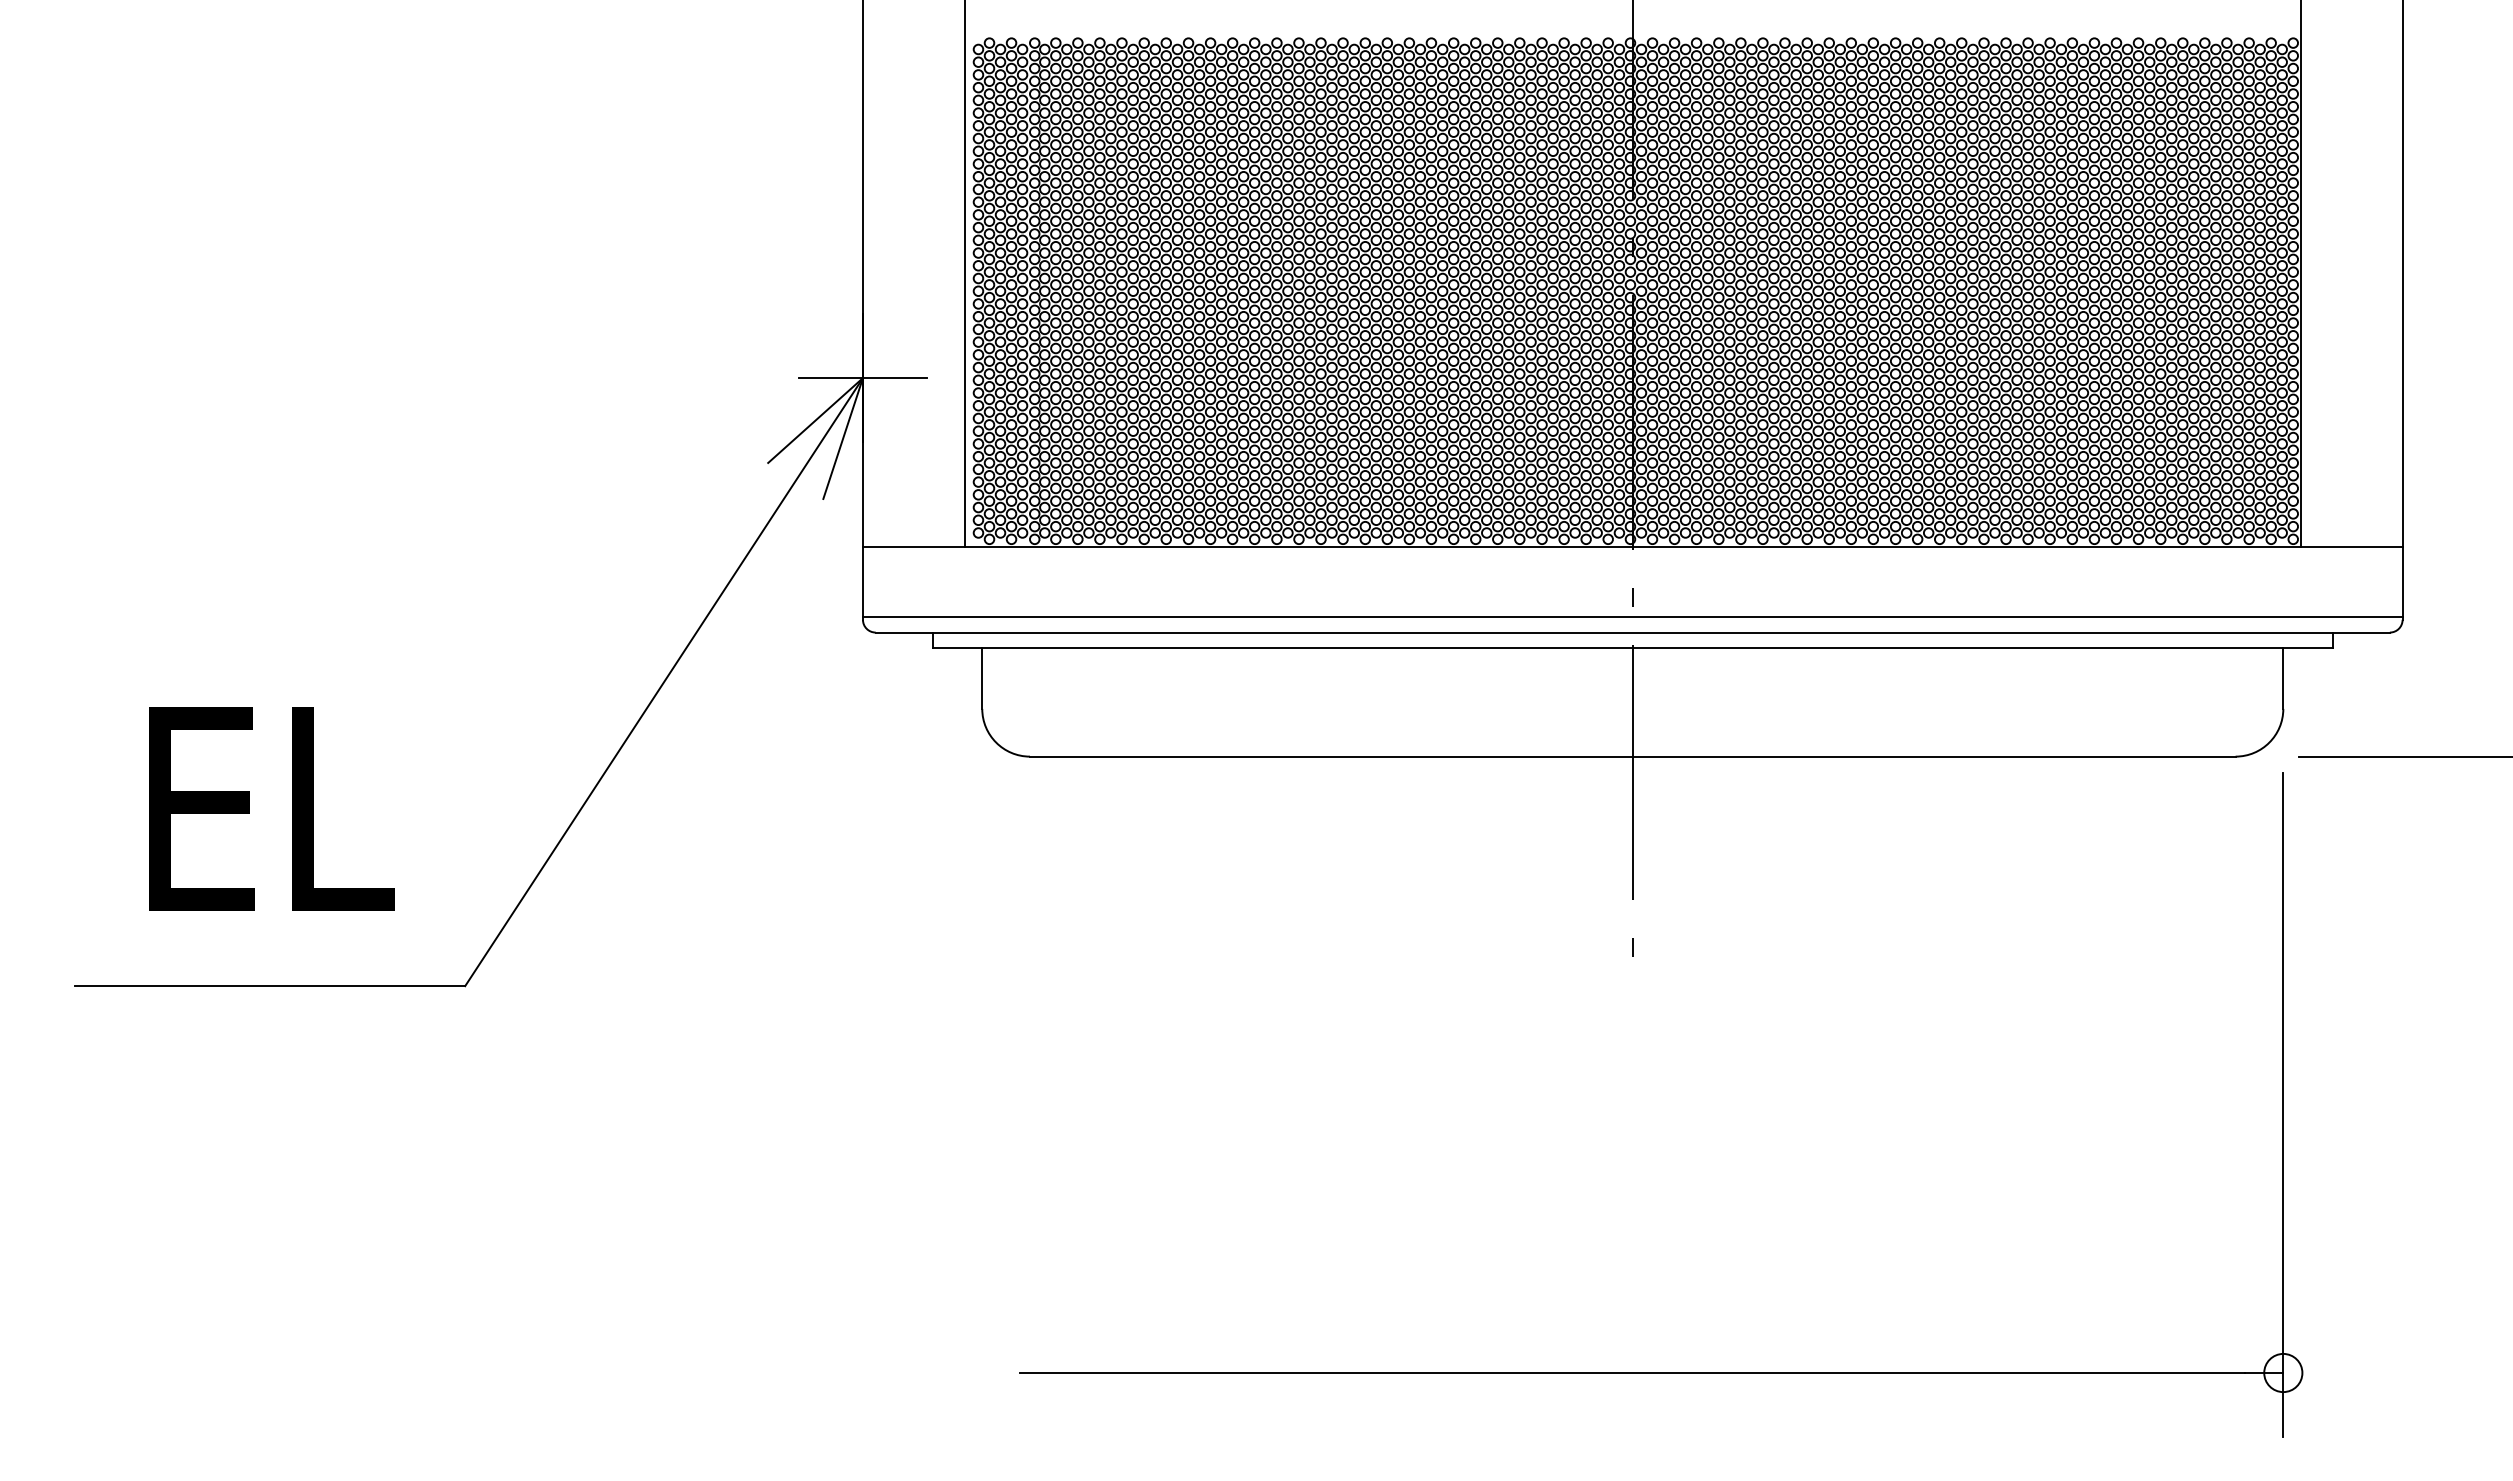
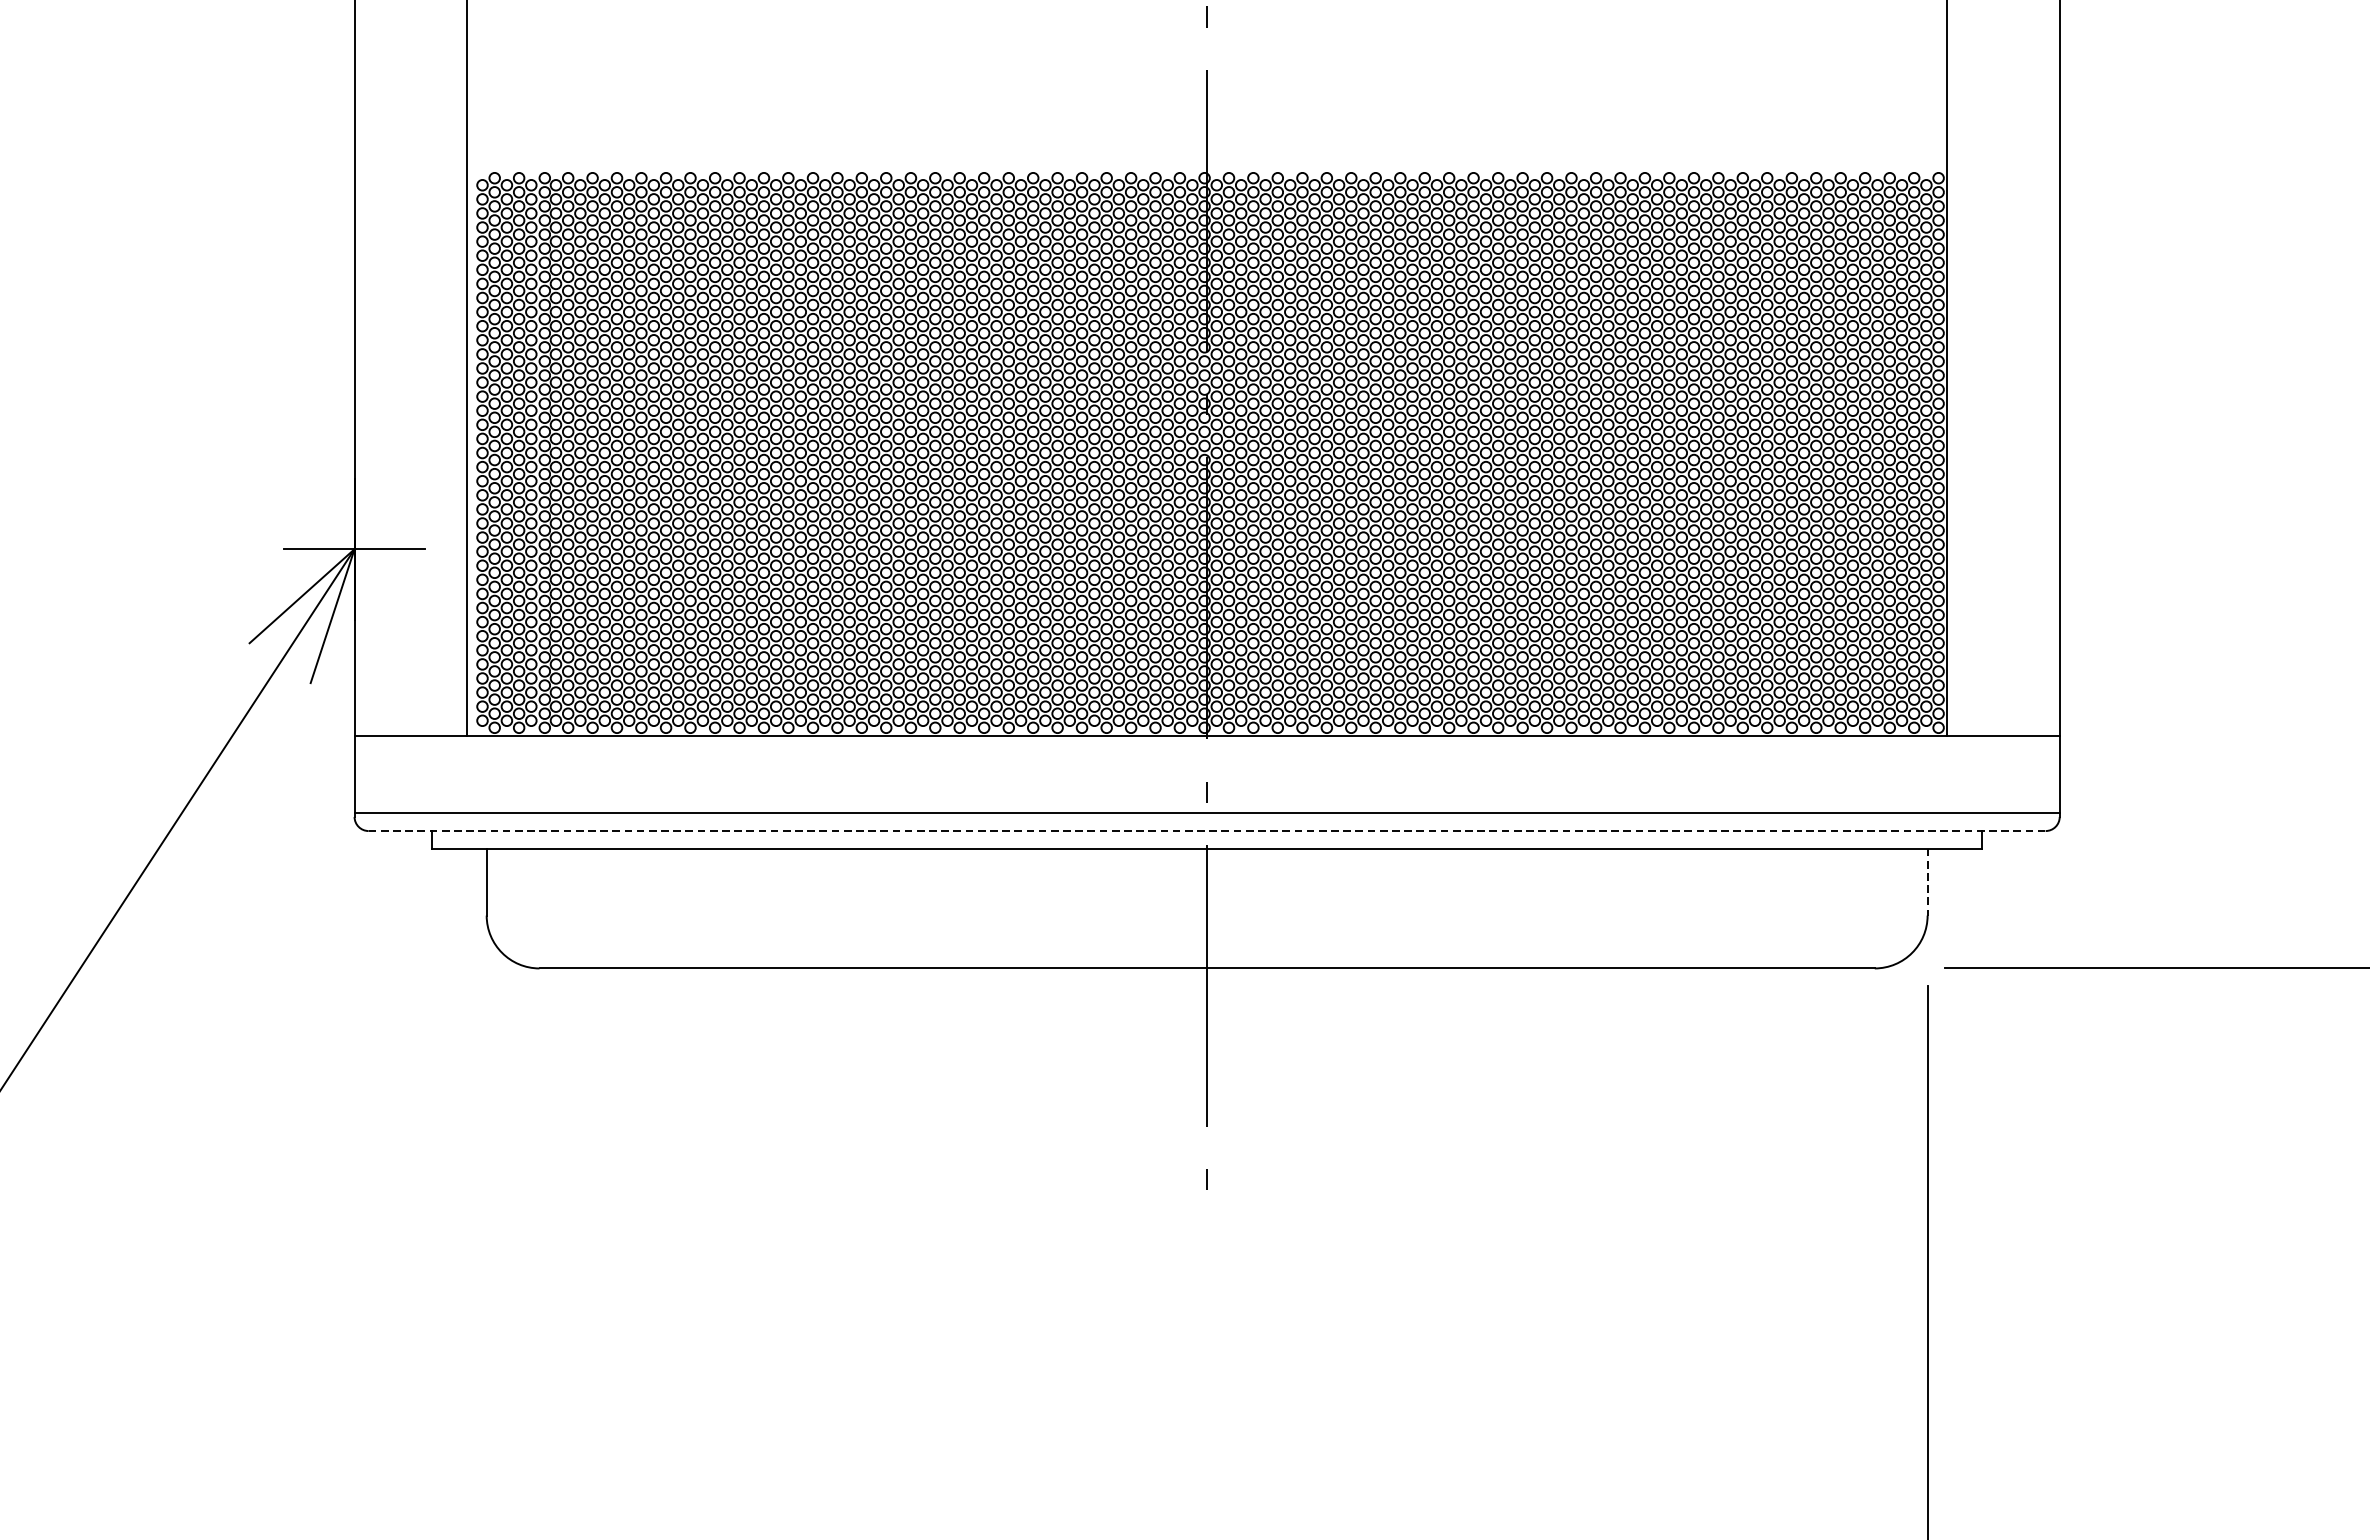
line: (1633, 632) -> (1207, 830), solid -> dashed
line: (2283, 679) -> (1927, 883), solid -> dashed

